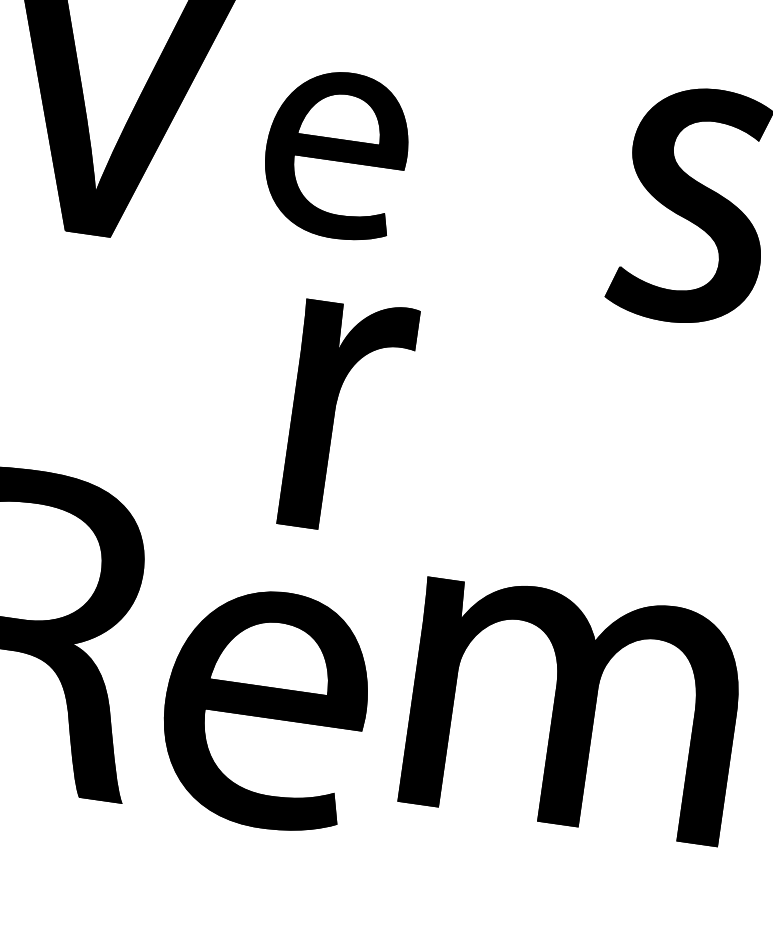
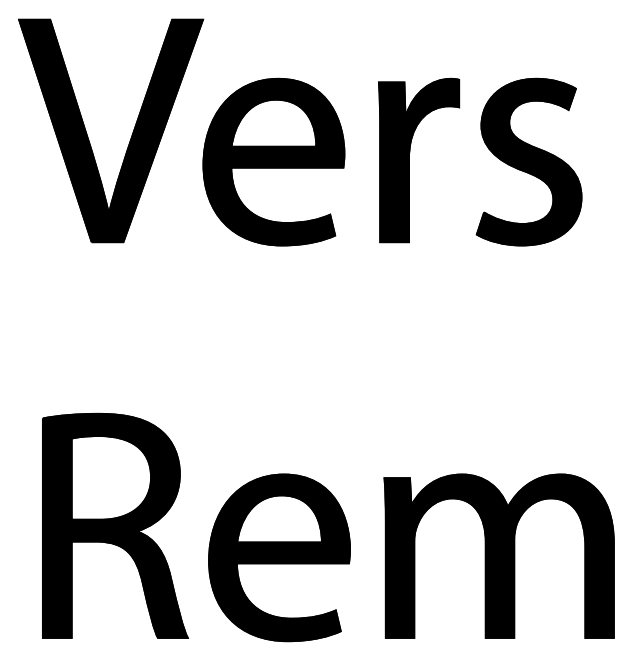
part: (335, 153) -> (273, 161), size x1.43
part: (334, 414) -> (409, 160), moved
part: (572, 708) -> (498, 555), moved

